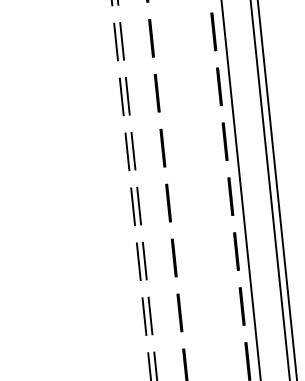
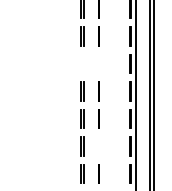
line: (161, 147) -> (98, 63), removed
line: (127, 150) -> (81, 63), removed
line: (178, 313) -> (98, 146), removed

